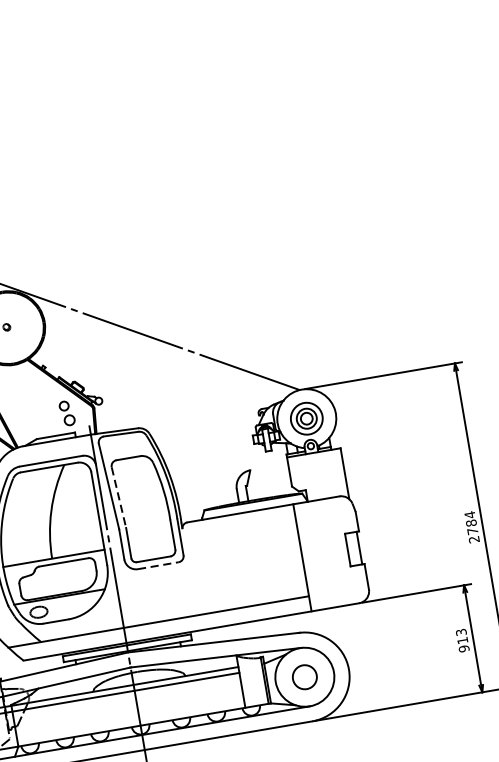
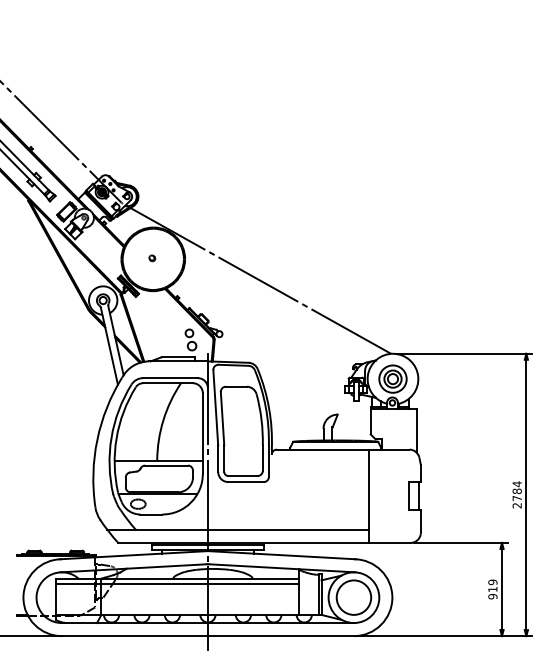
line: (118, 497) -> (222, 418), dashed -> solid
line: (158, 566) -> (246, 482), dashed -> solid
text: (460, 632) -> (492, 582), 913 -> 919
circle: (304, 677) -> (353, 597), size x1.67

